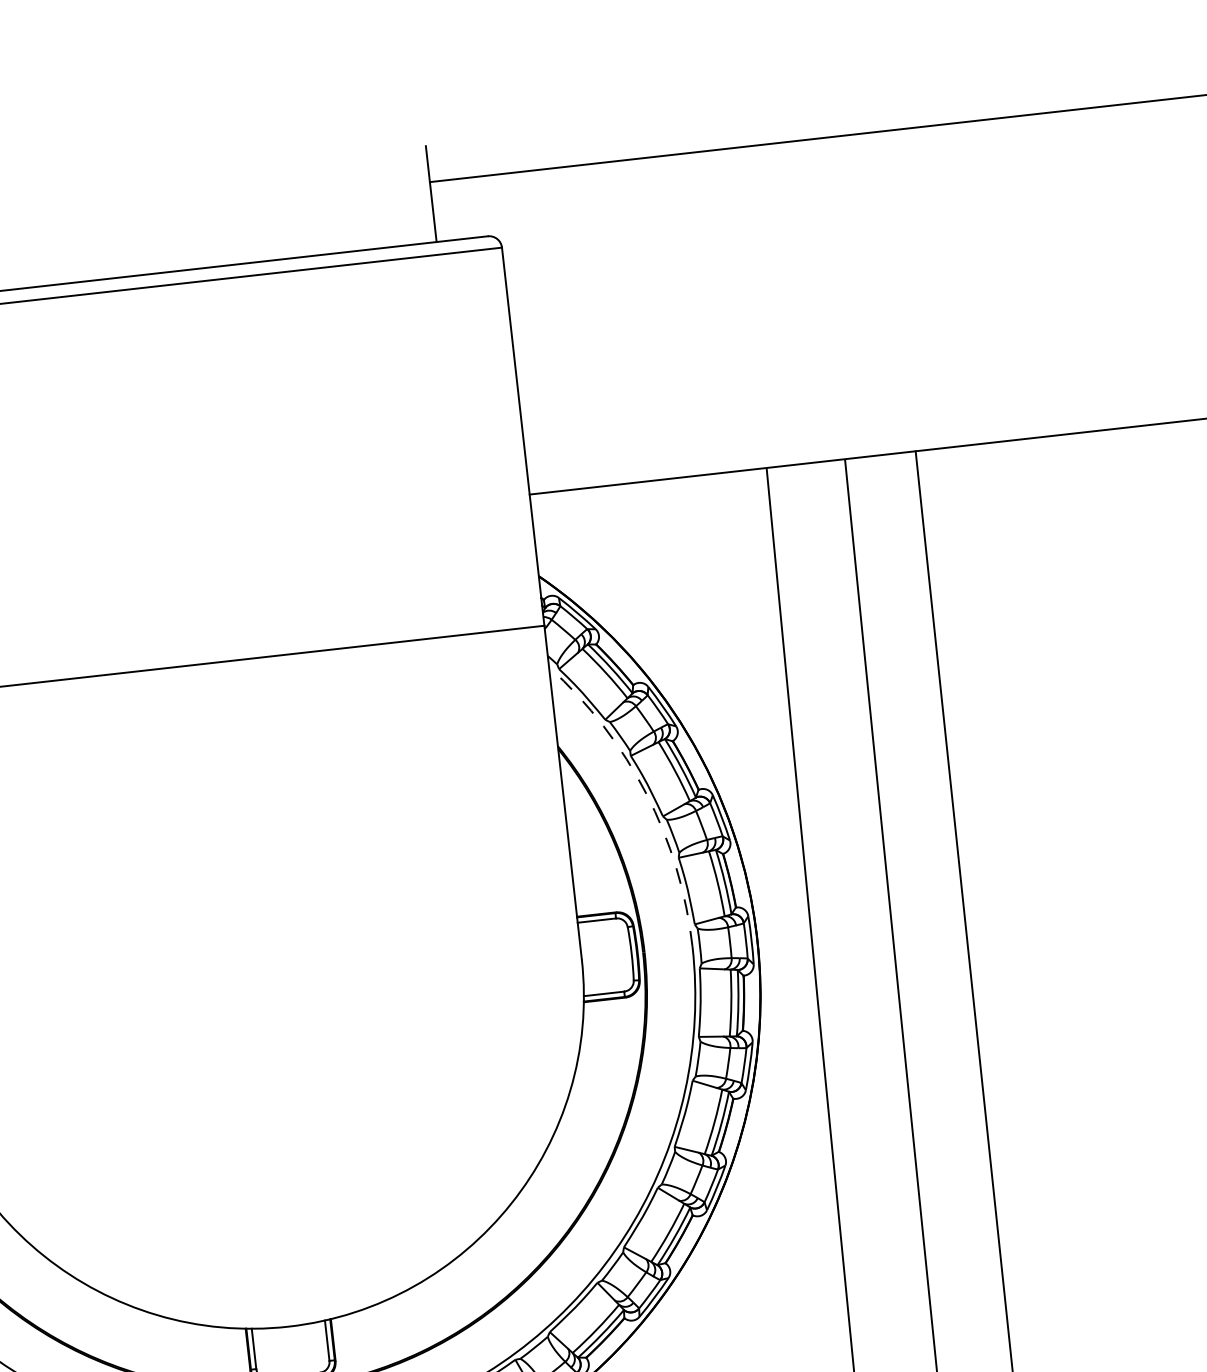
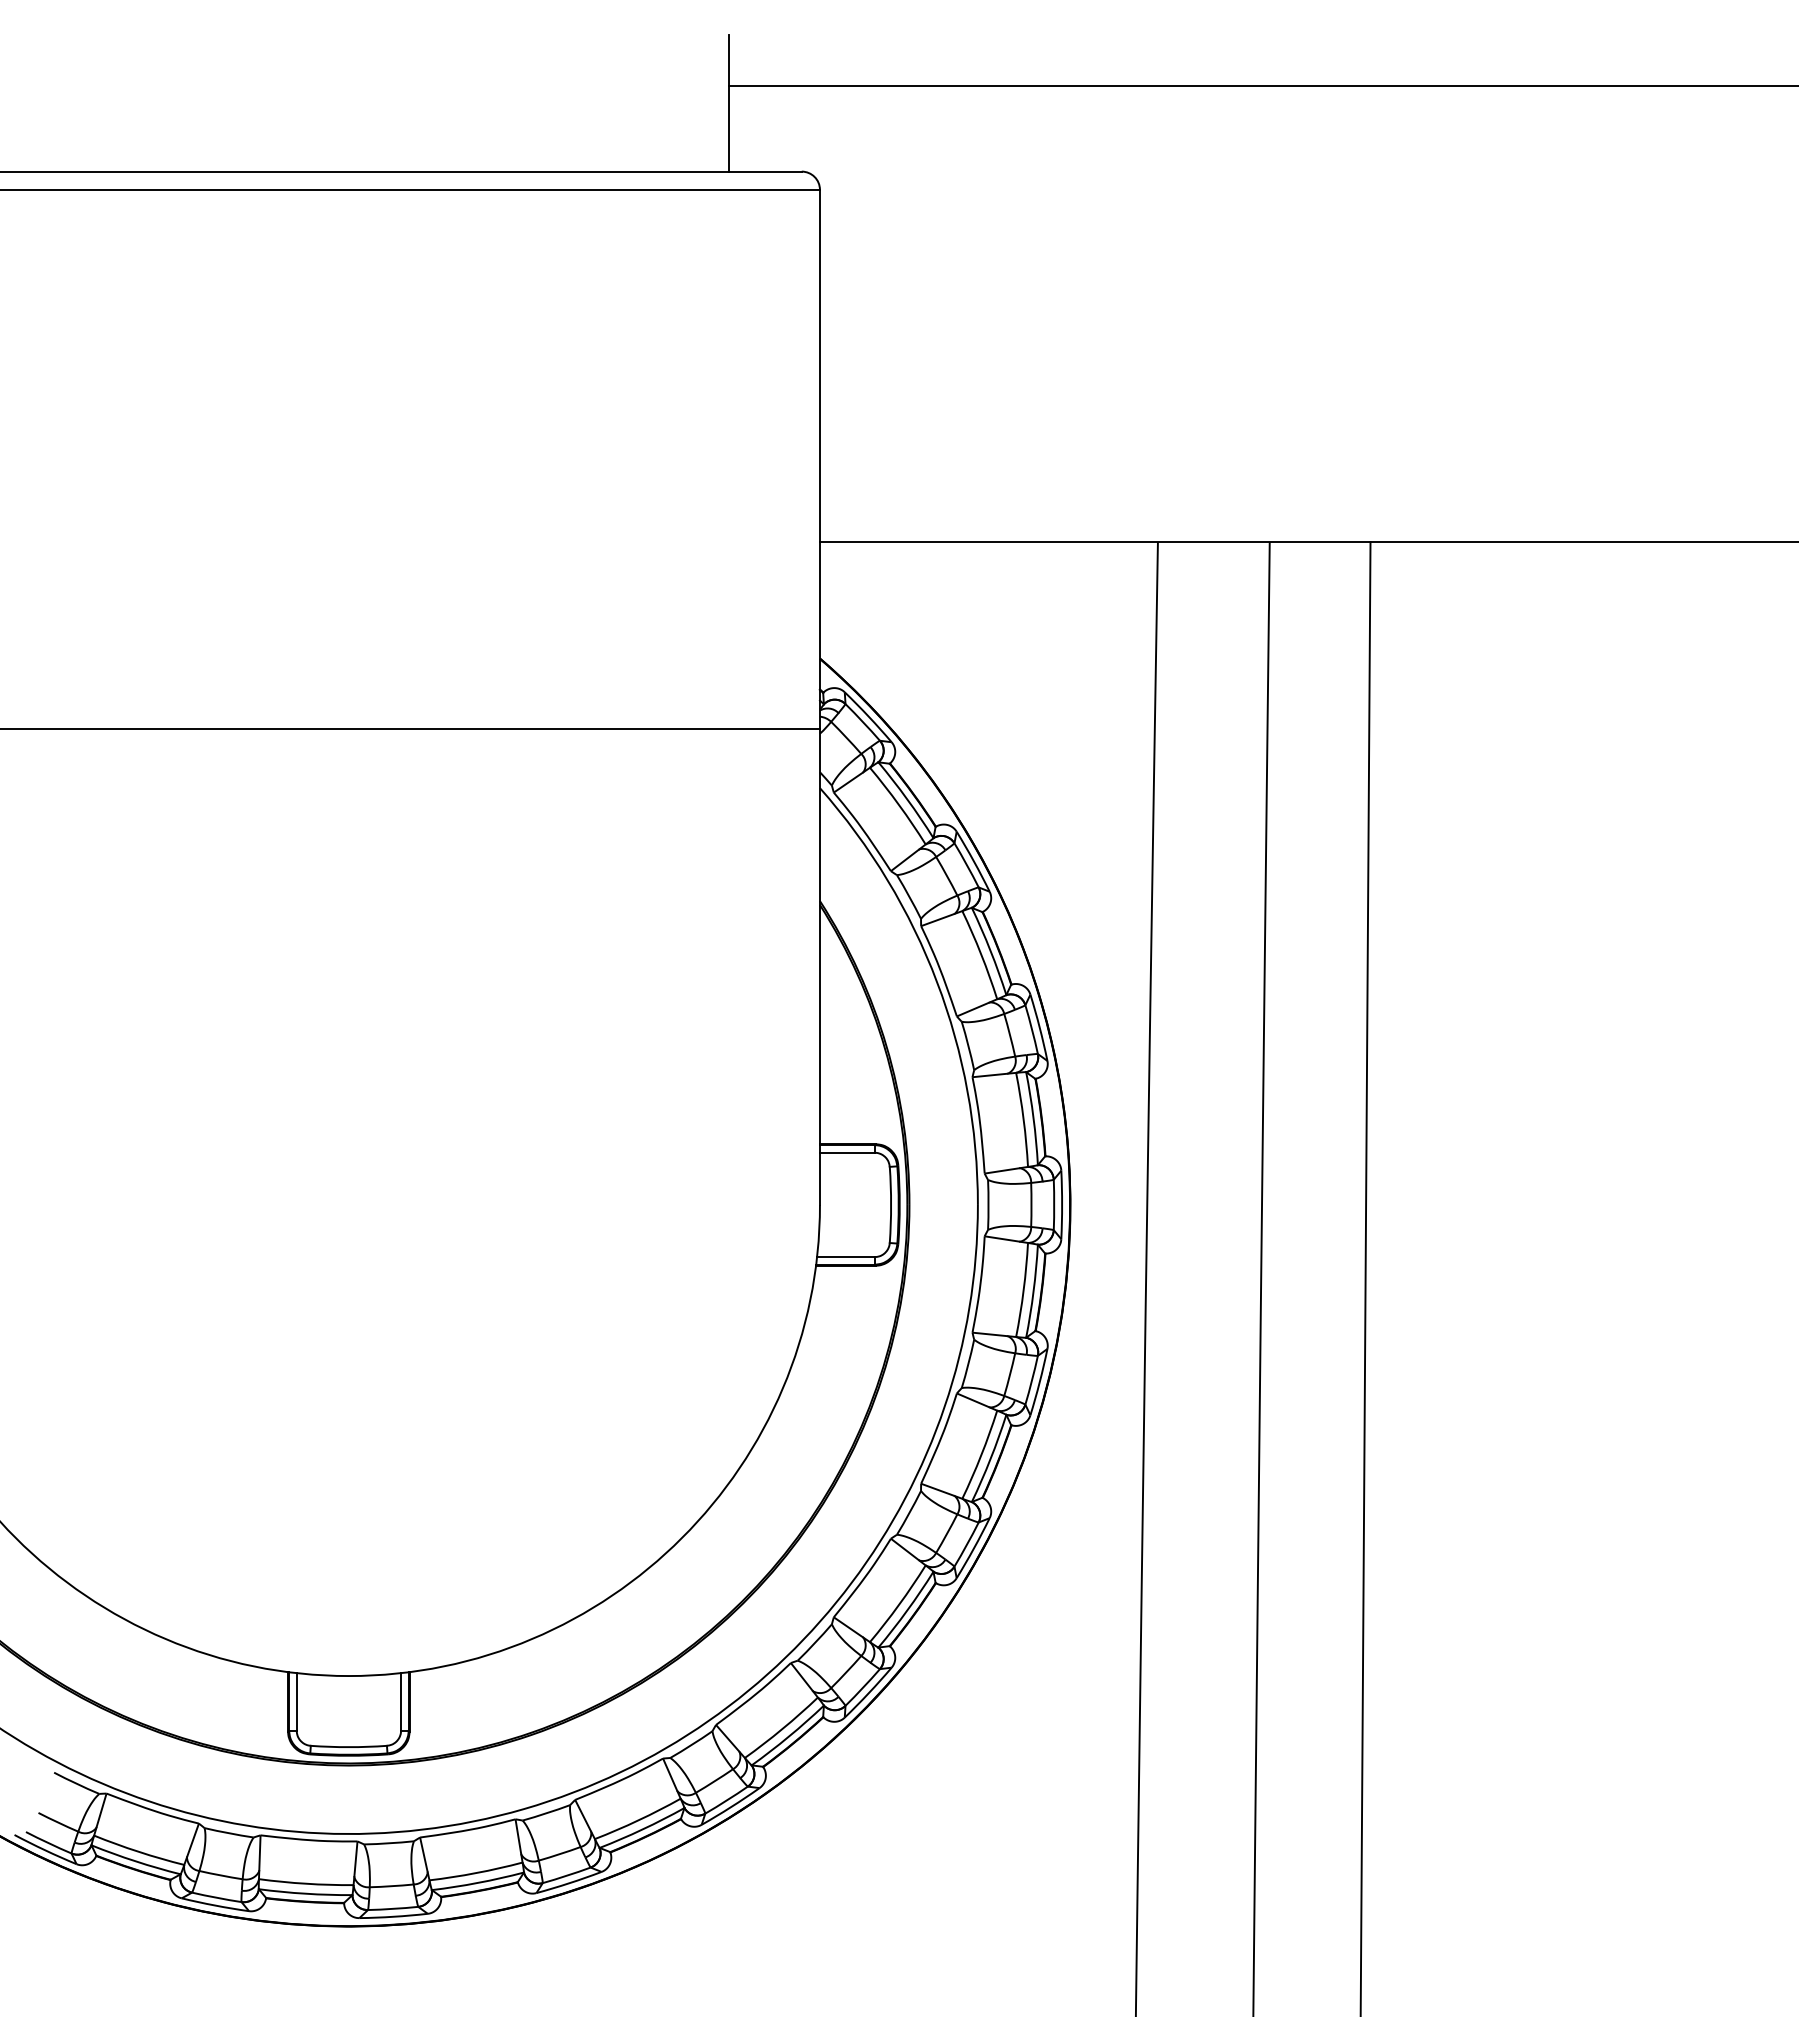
arc: (646, 794) -> (937, 982), dashed -> solid

